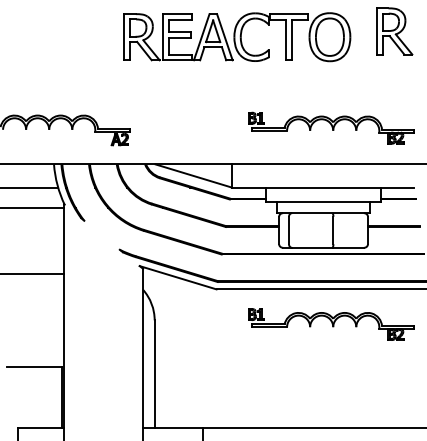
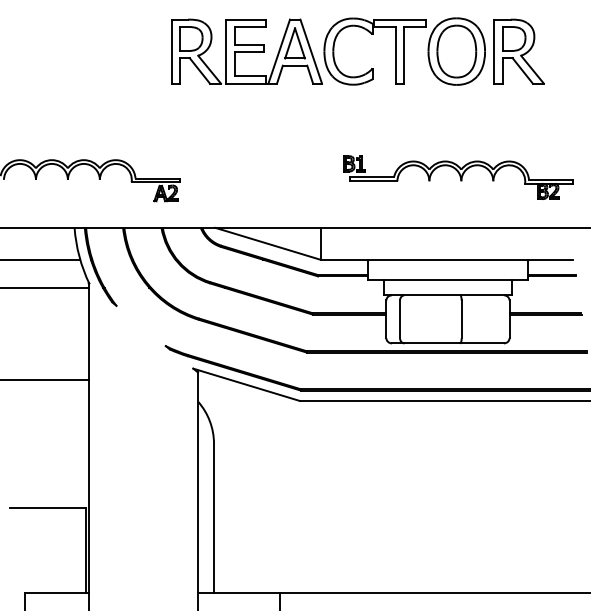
part: (393, 31) -> (518, 51), moved
part: (331, 324) -> (458, 449), removed

